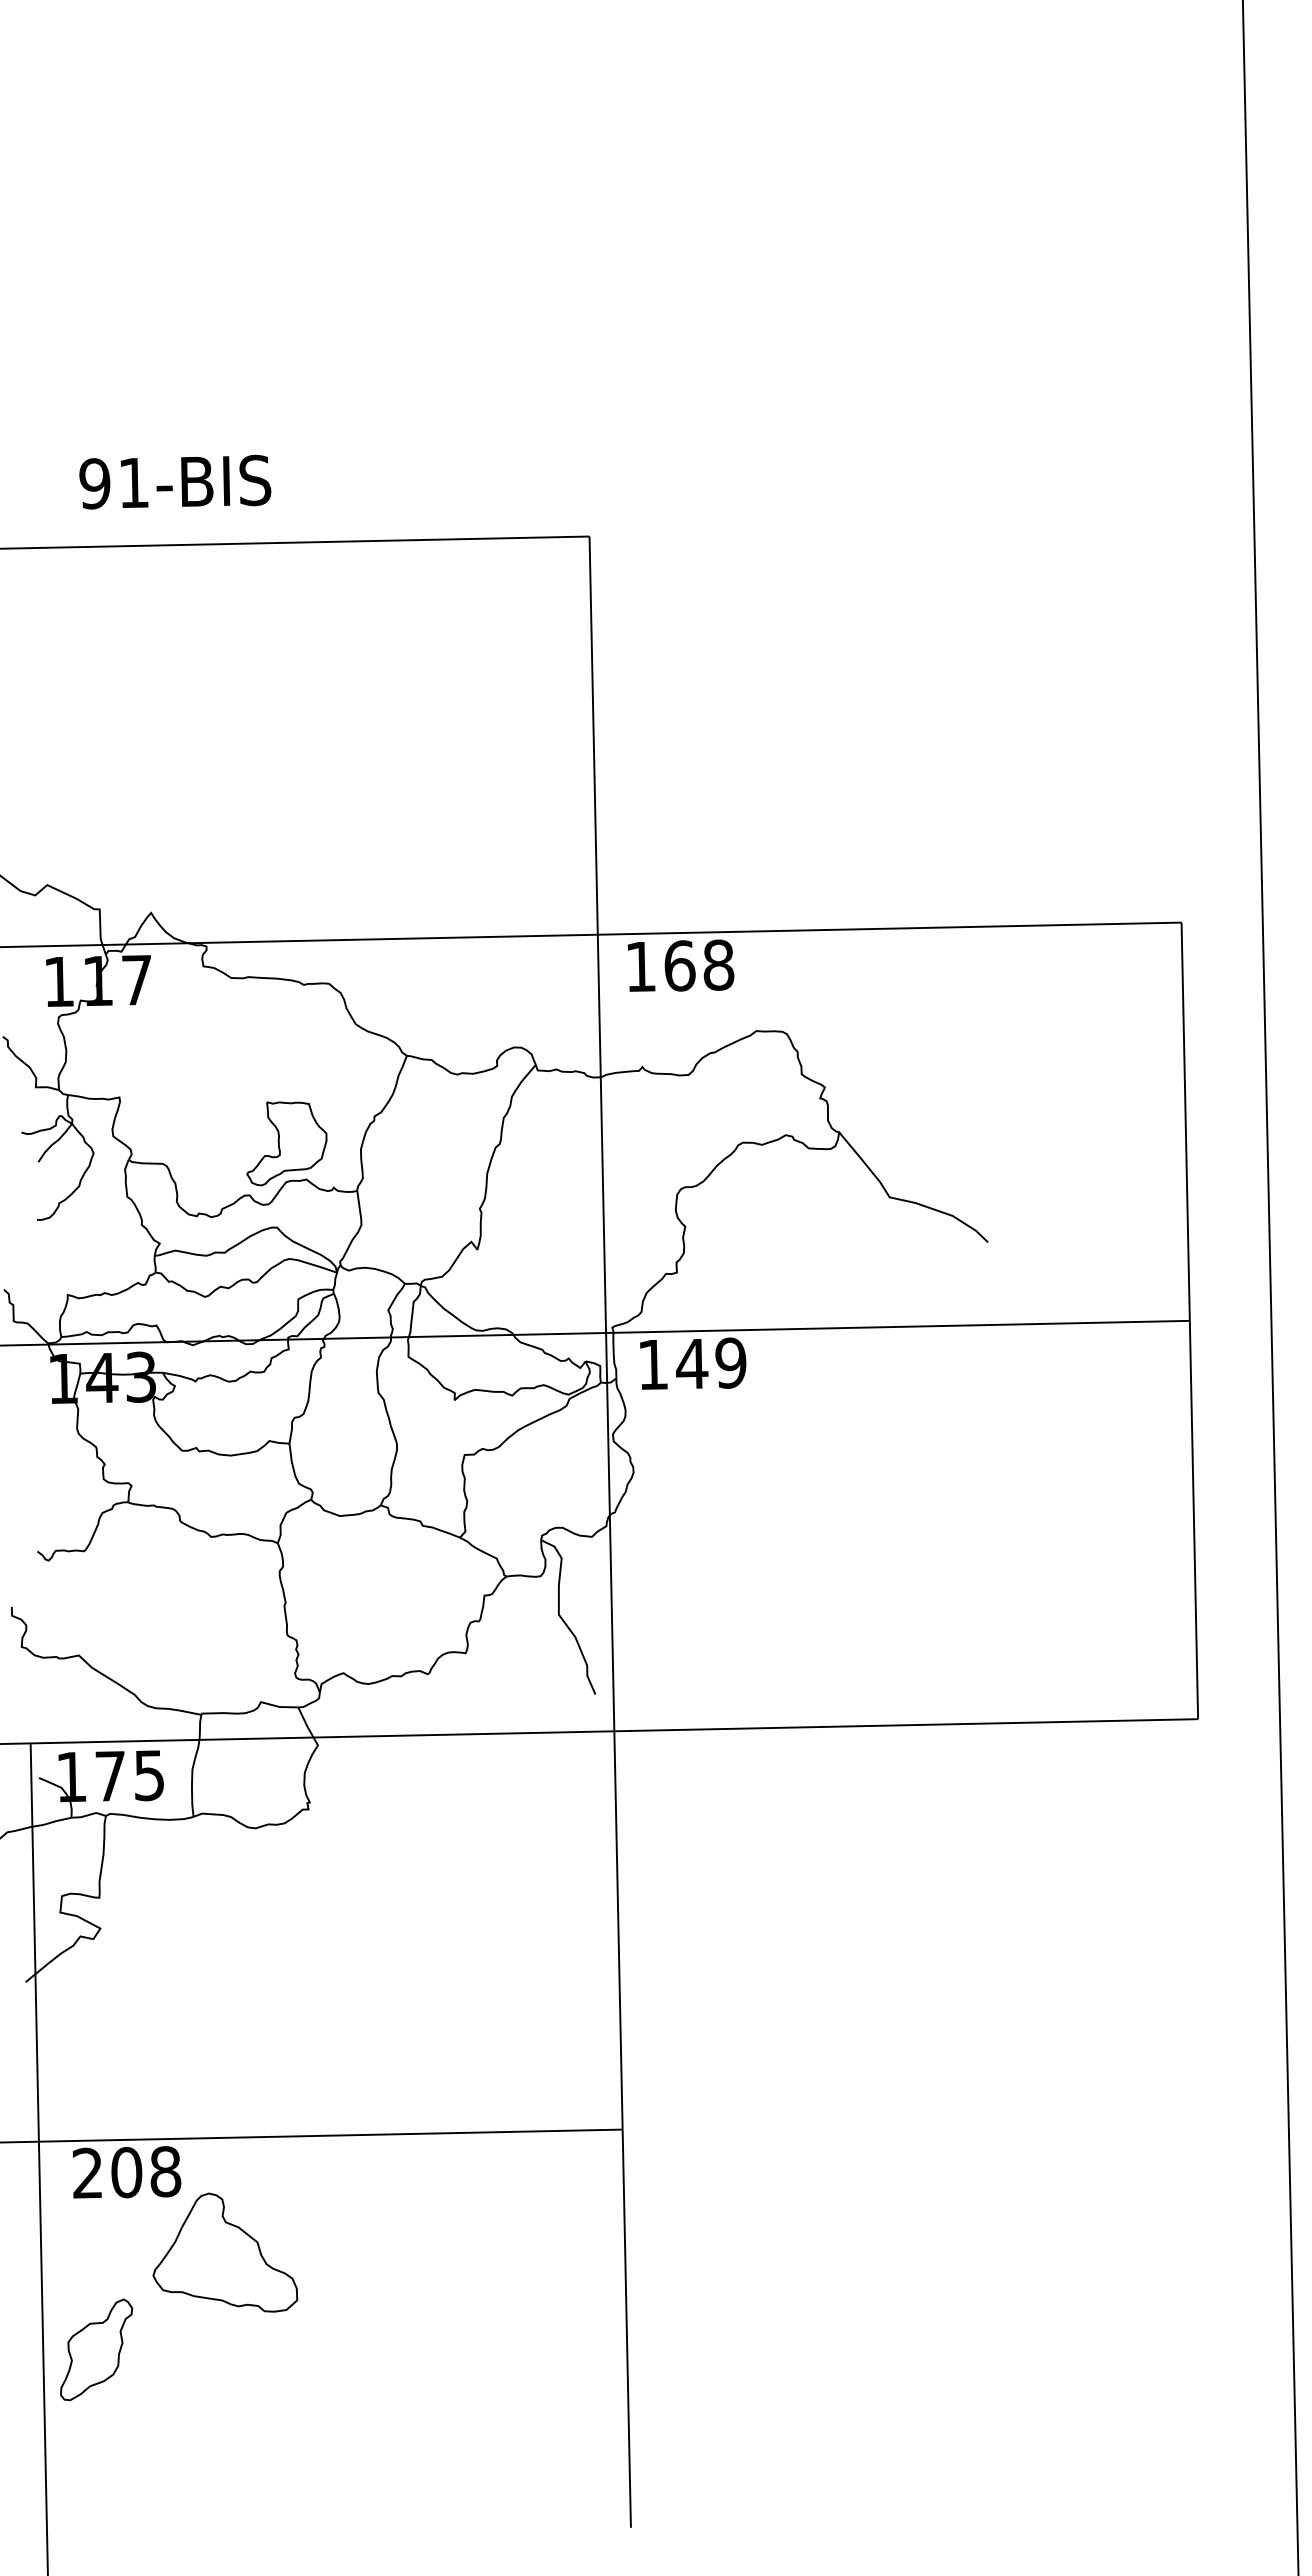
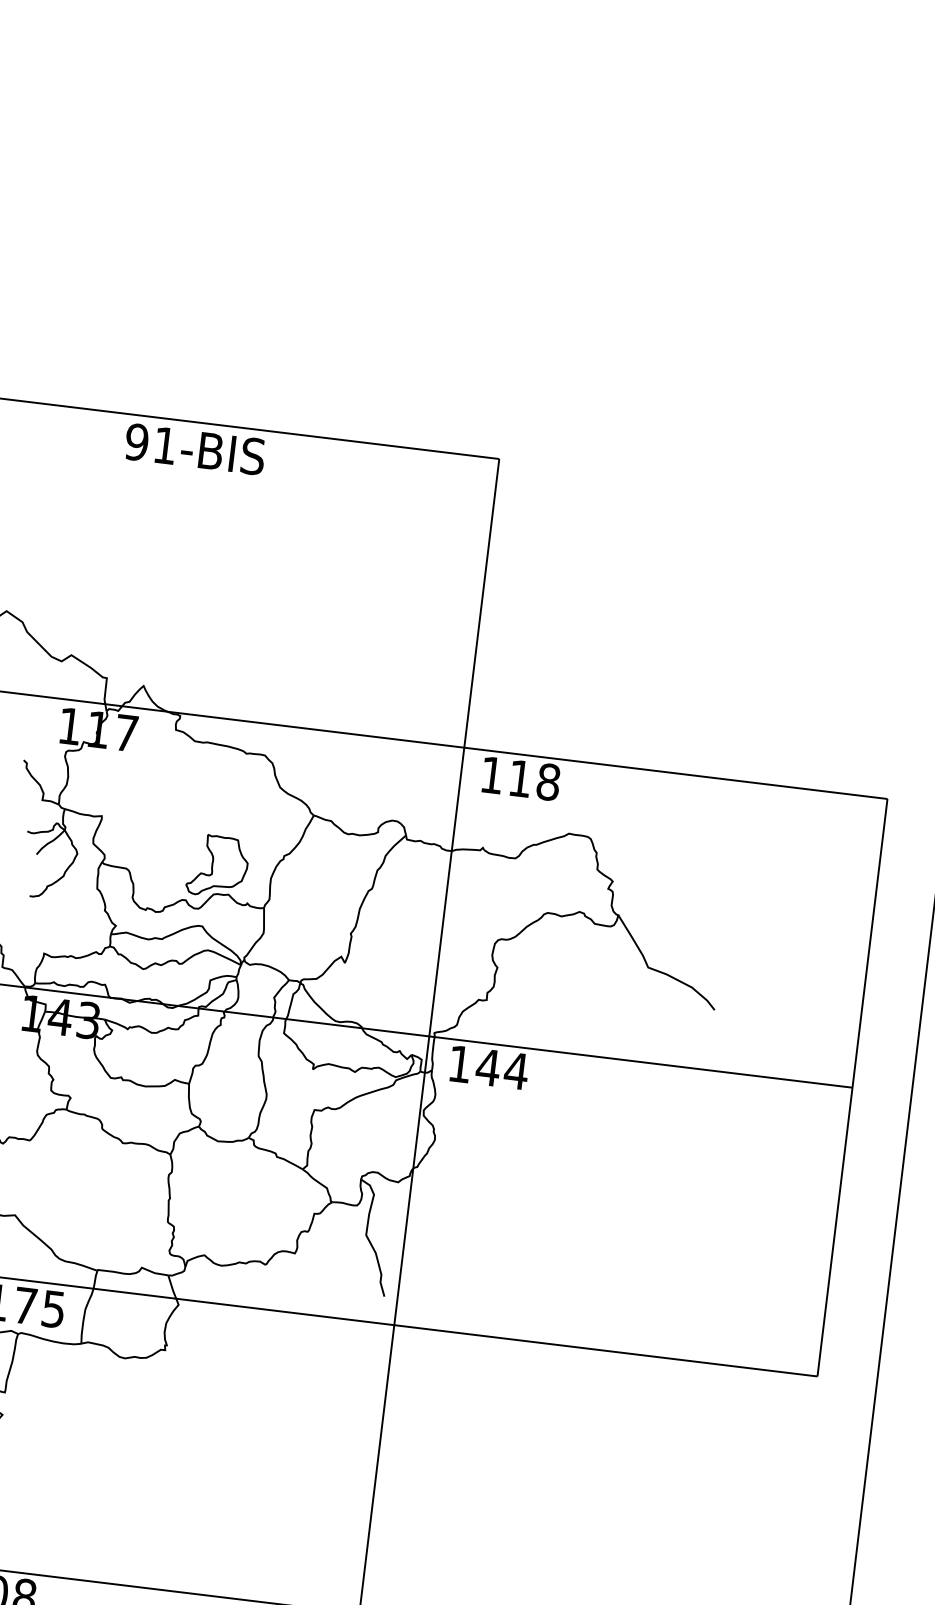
text: (175, 481) -> (195, 448), moved
text: (679, 965) -> (520, 778), 168 -> 118
text: (730, 1362) -> (516, 1070), 149 -> 144

